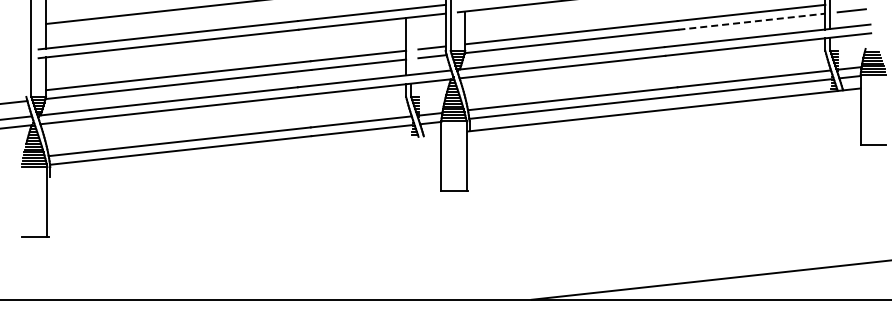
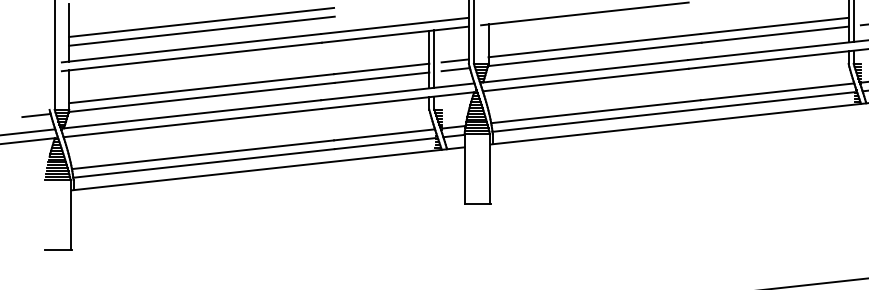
line: (178, 17) -> (201, 30), added
line: (751, 21) -> (774, 34), dashed -> solid
line: (411, 45) -> (434, 58), added
line: (244, 155) -> (267, 168), added

